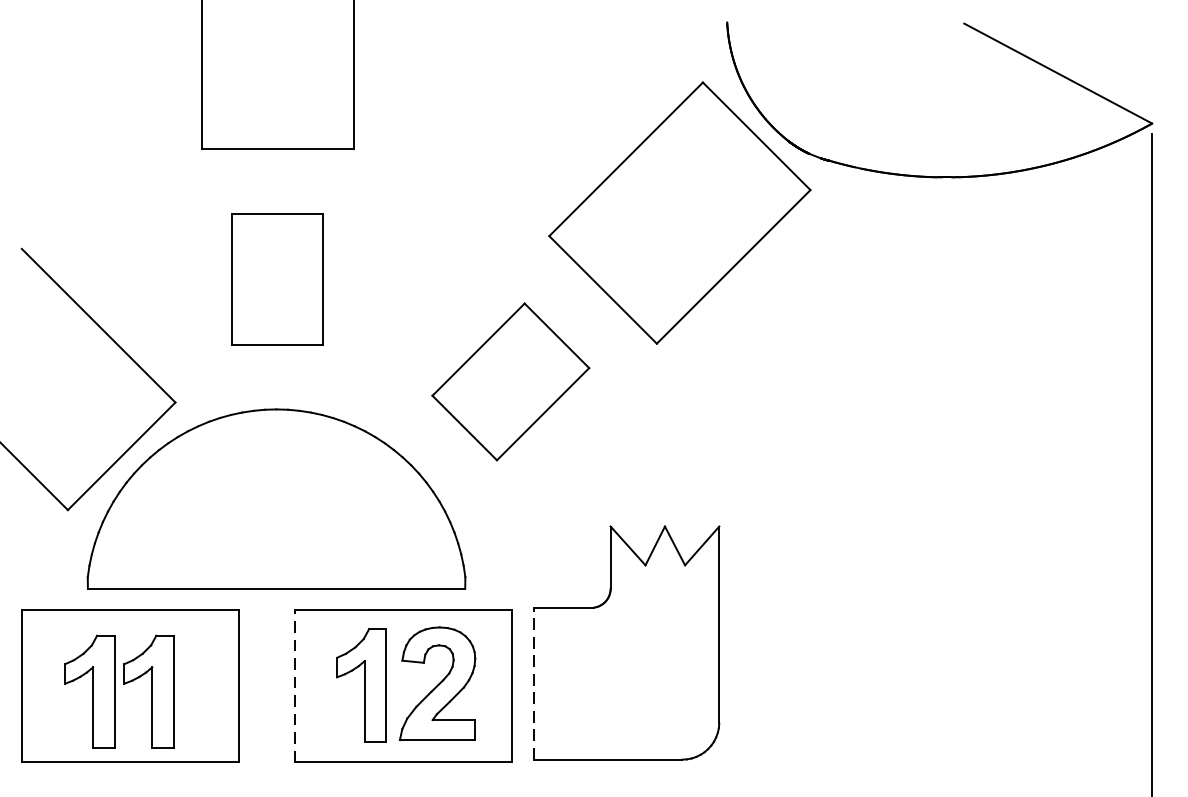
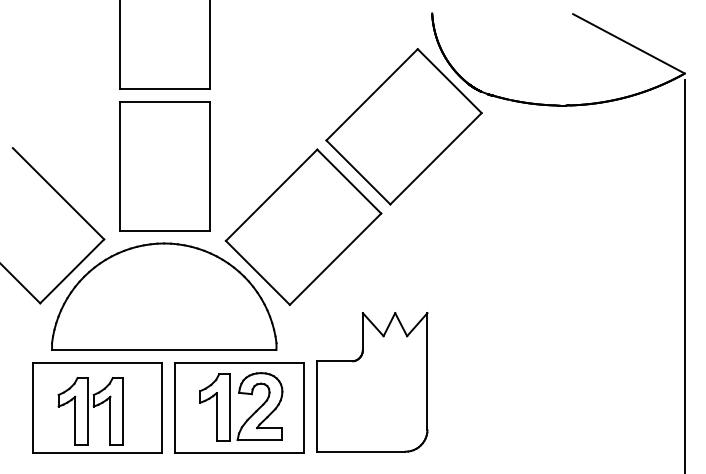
part: (276, 279) -> (164, 166), size x1.67
part: (510, 380) -> (303, 226), size x1.67
line: (534, 683) -> (317, 406), dashed -> solid
part: (130, 685) -> (97, 407), moved
line: (295, 685) -> (175, 407), dashed -> solid

